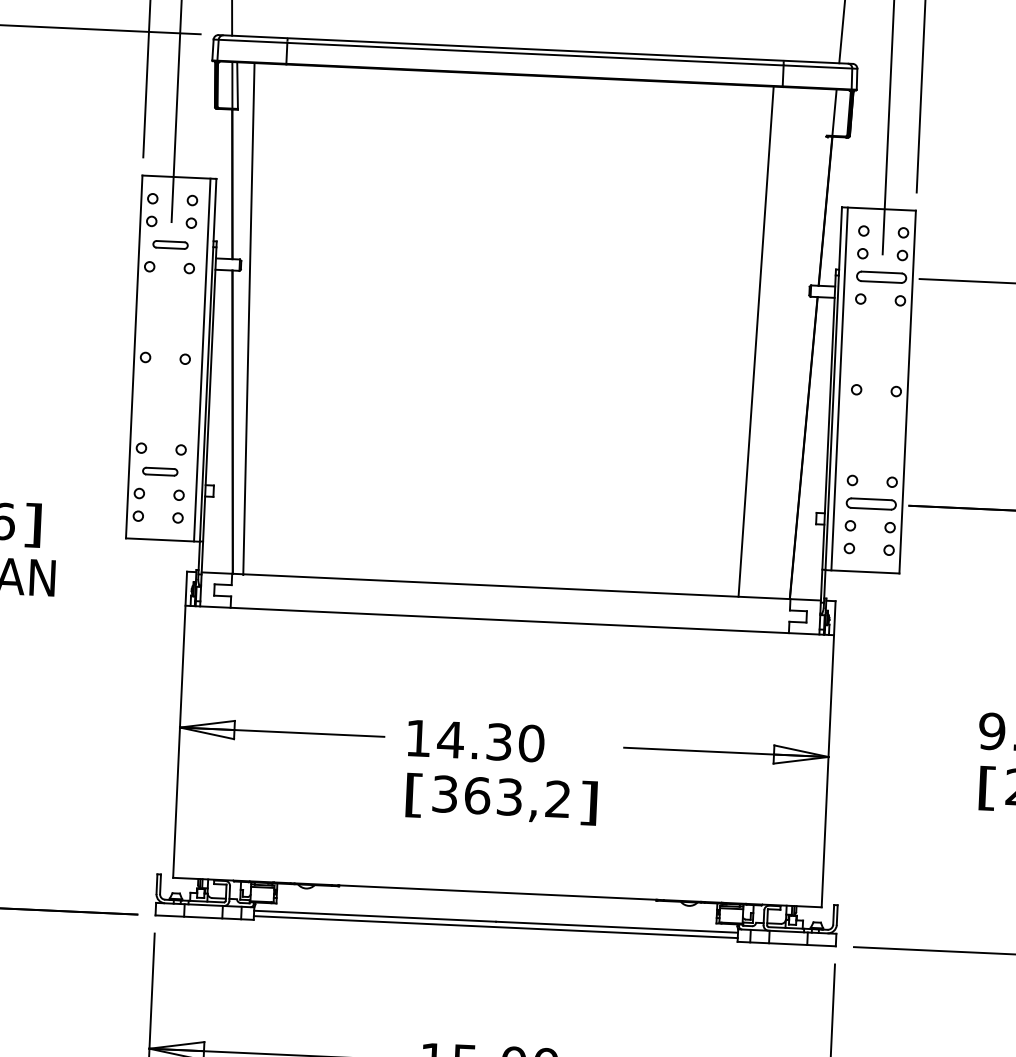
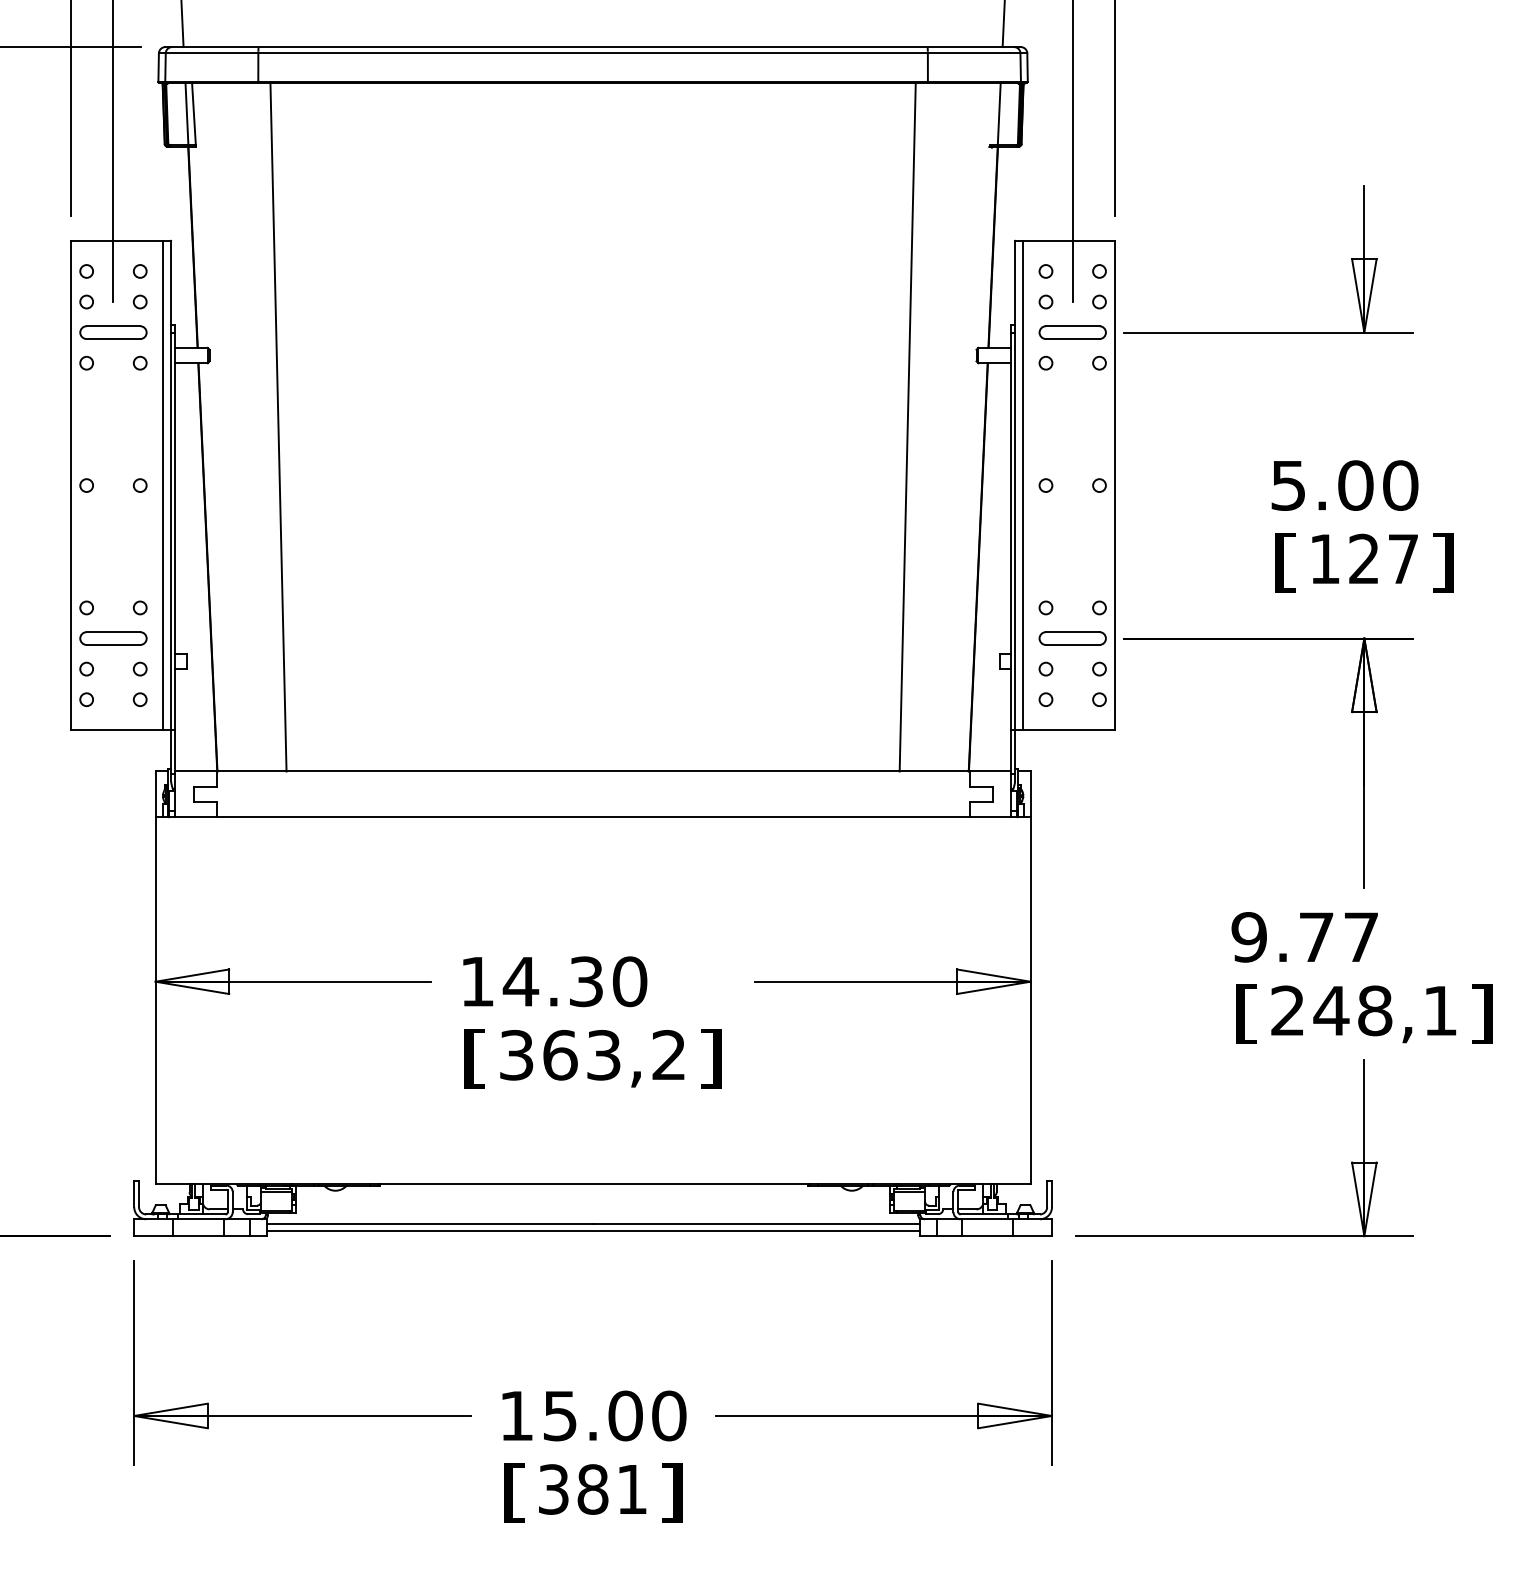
part: (170, 244) -> (113, 332), size x1.43
line: (248, 319) -> (278, 426), moved
part: (160, 471) -> (113, 638), size x1.43

